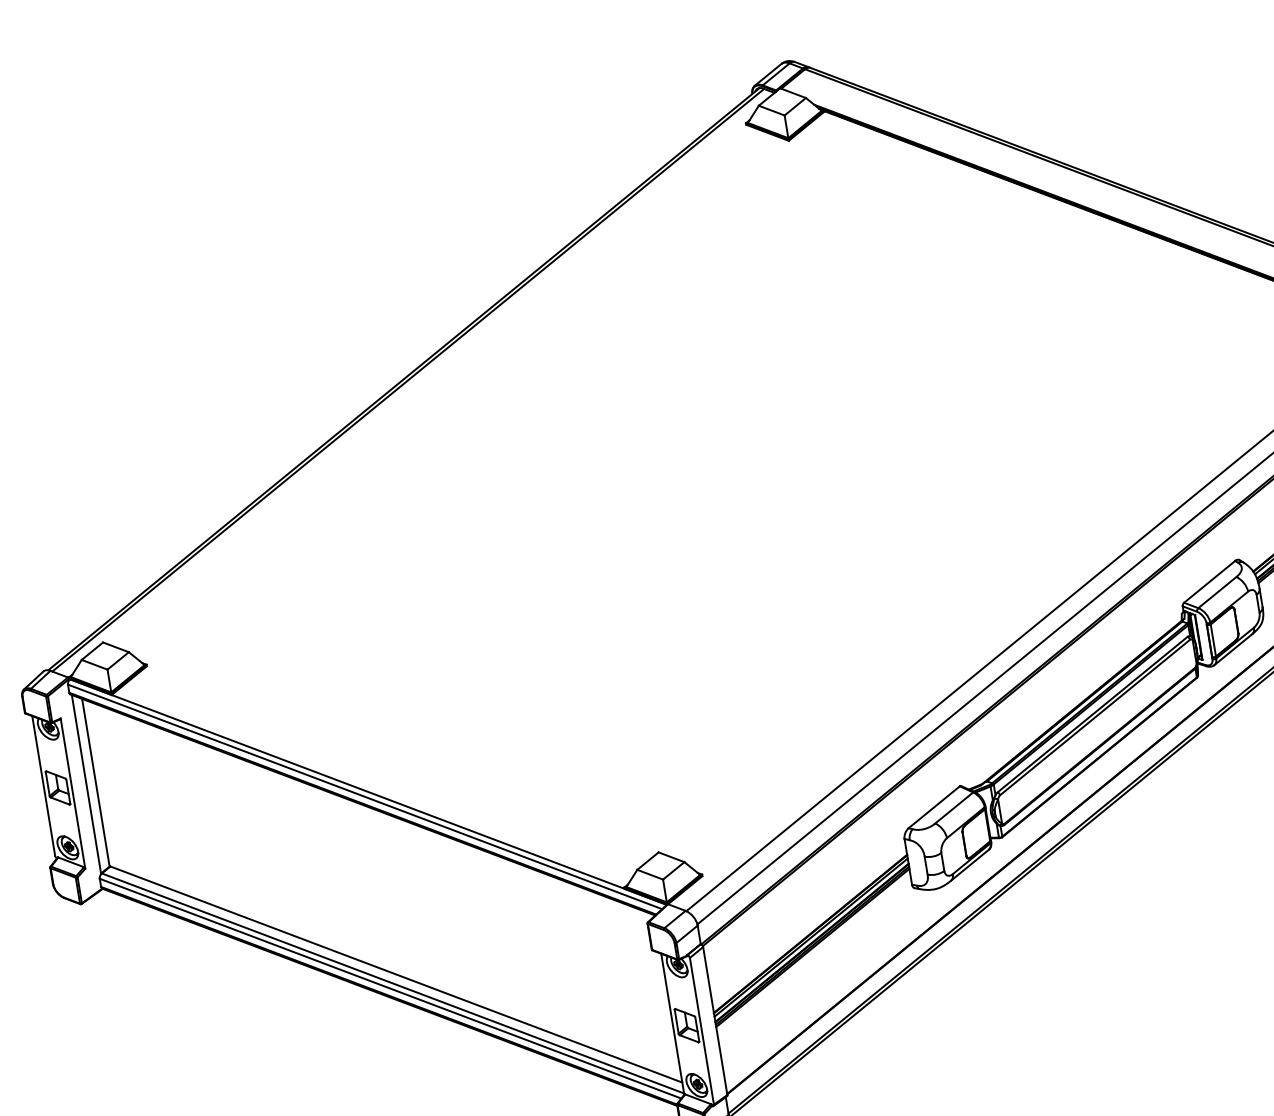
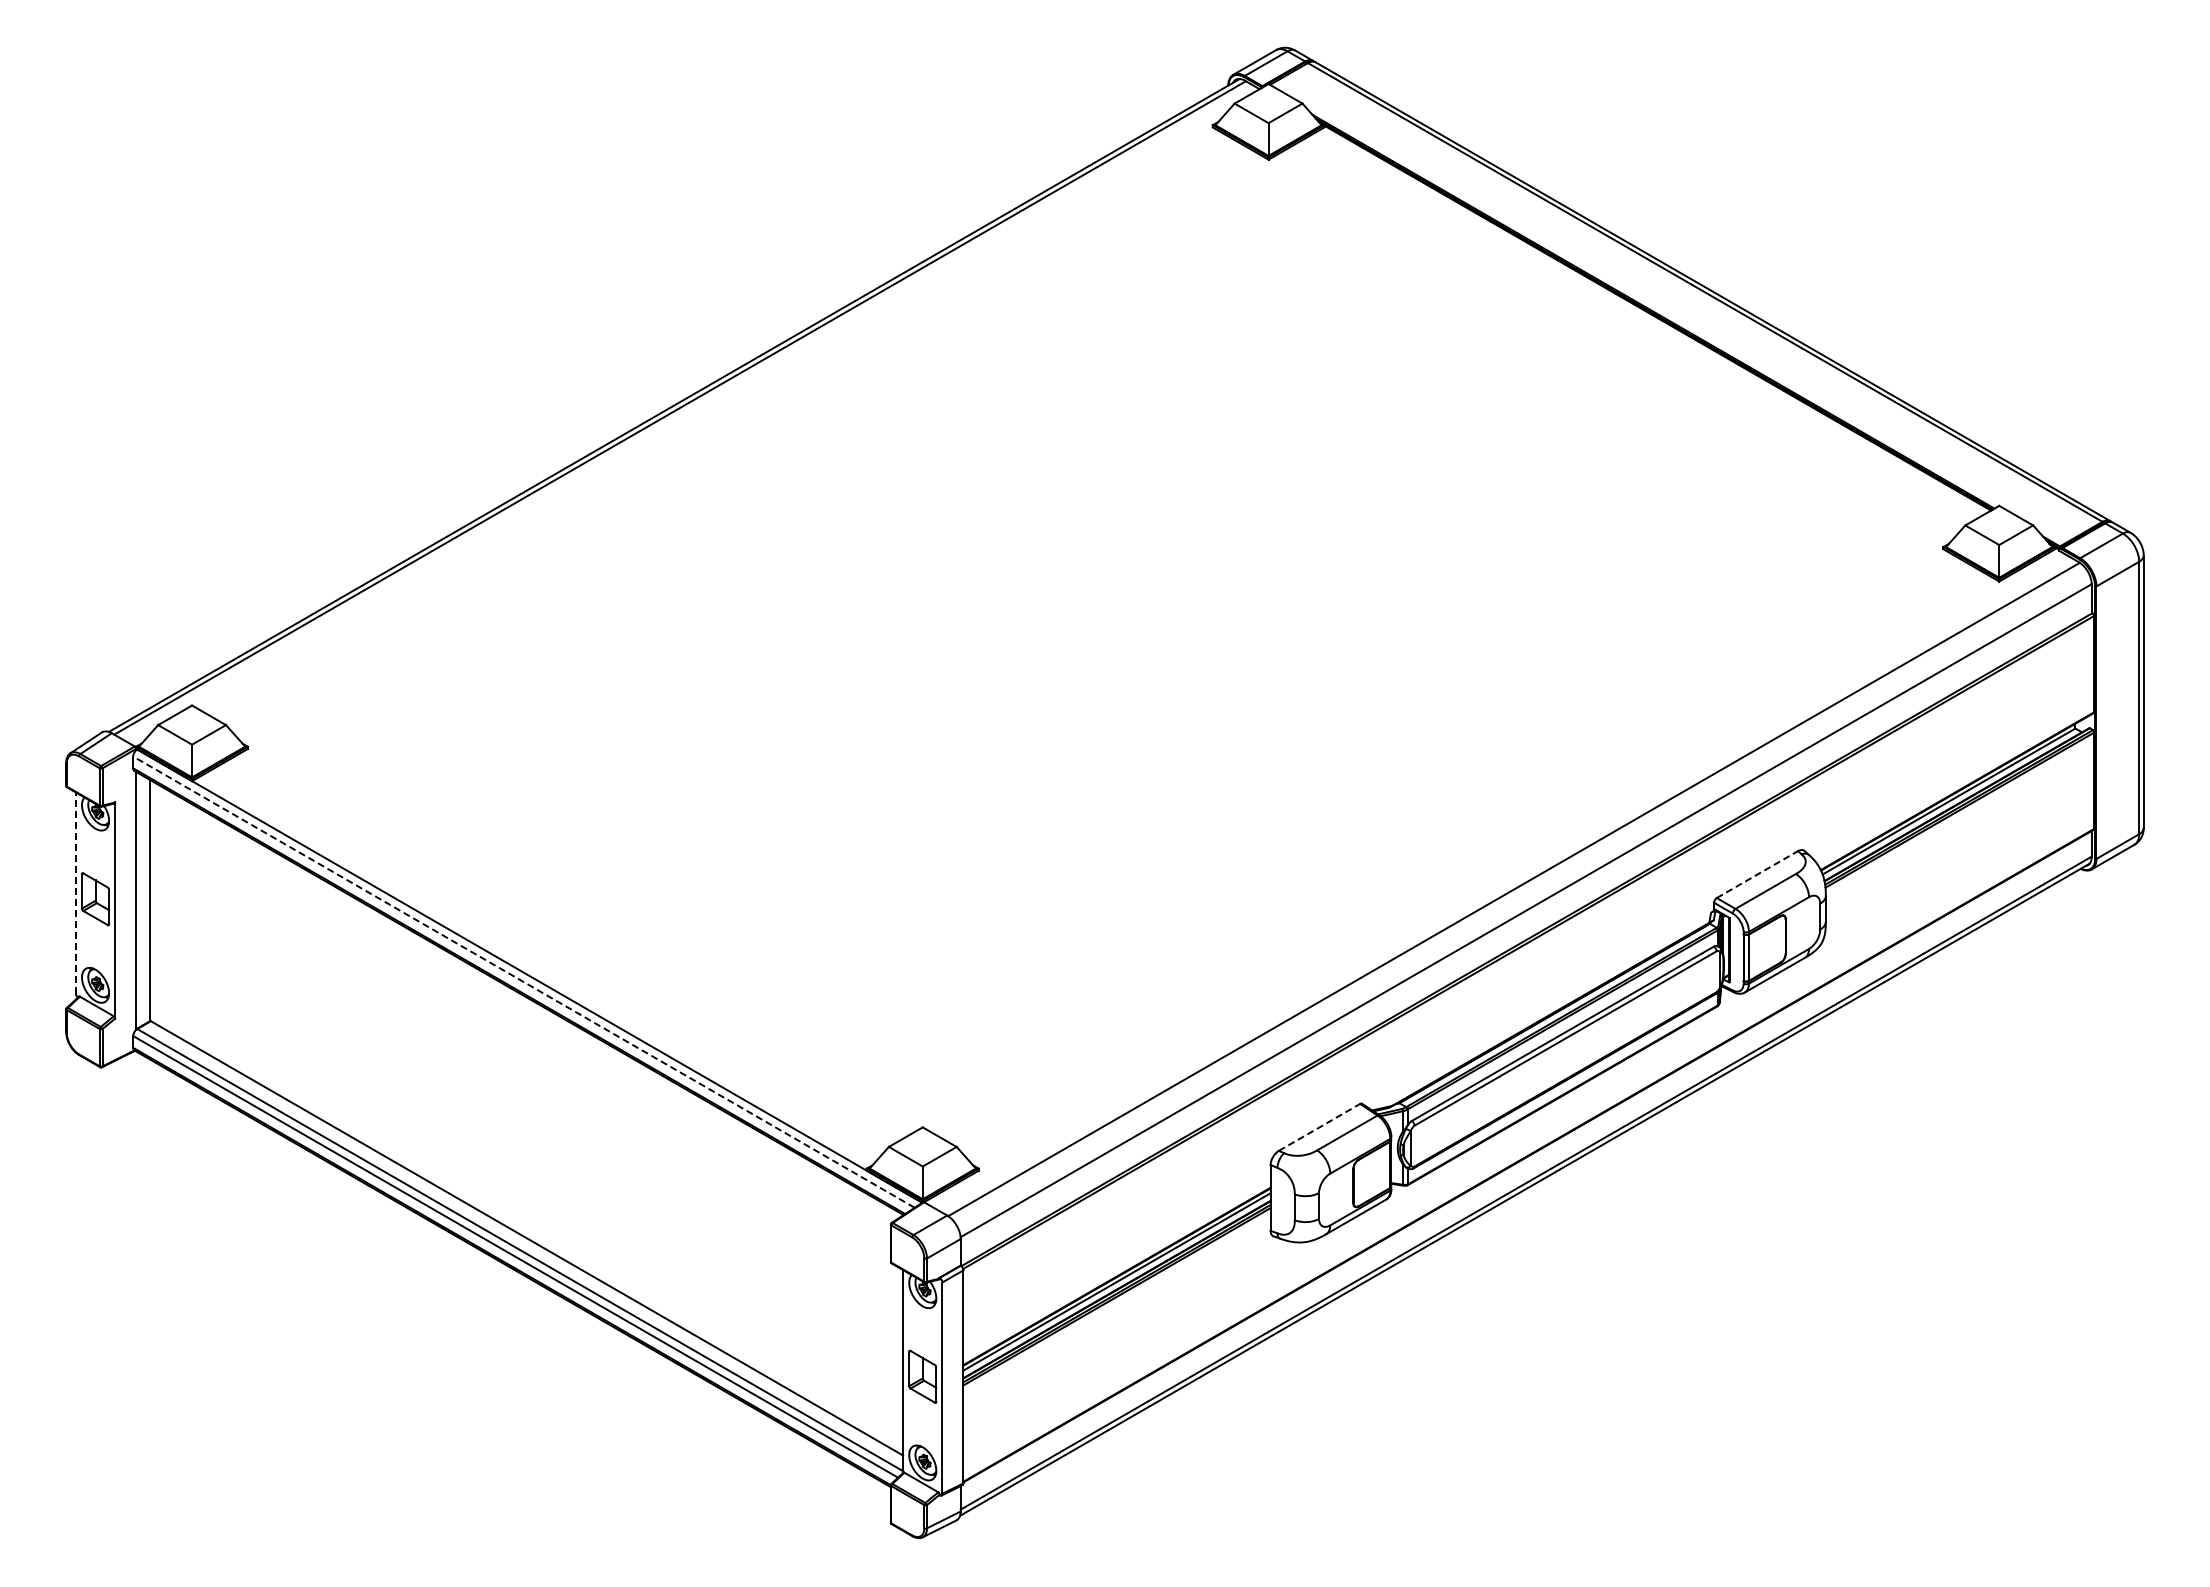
line: (1209, 581) -> (1757, 874), solid -> dashed
line: (43, 786) -> (75, 893), solid -> dashed
line: (364, 796) -> (523, 981), solid -> dashed
line: (934, 807) -> (1319, 1127), solid -> dashed

